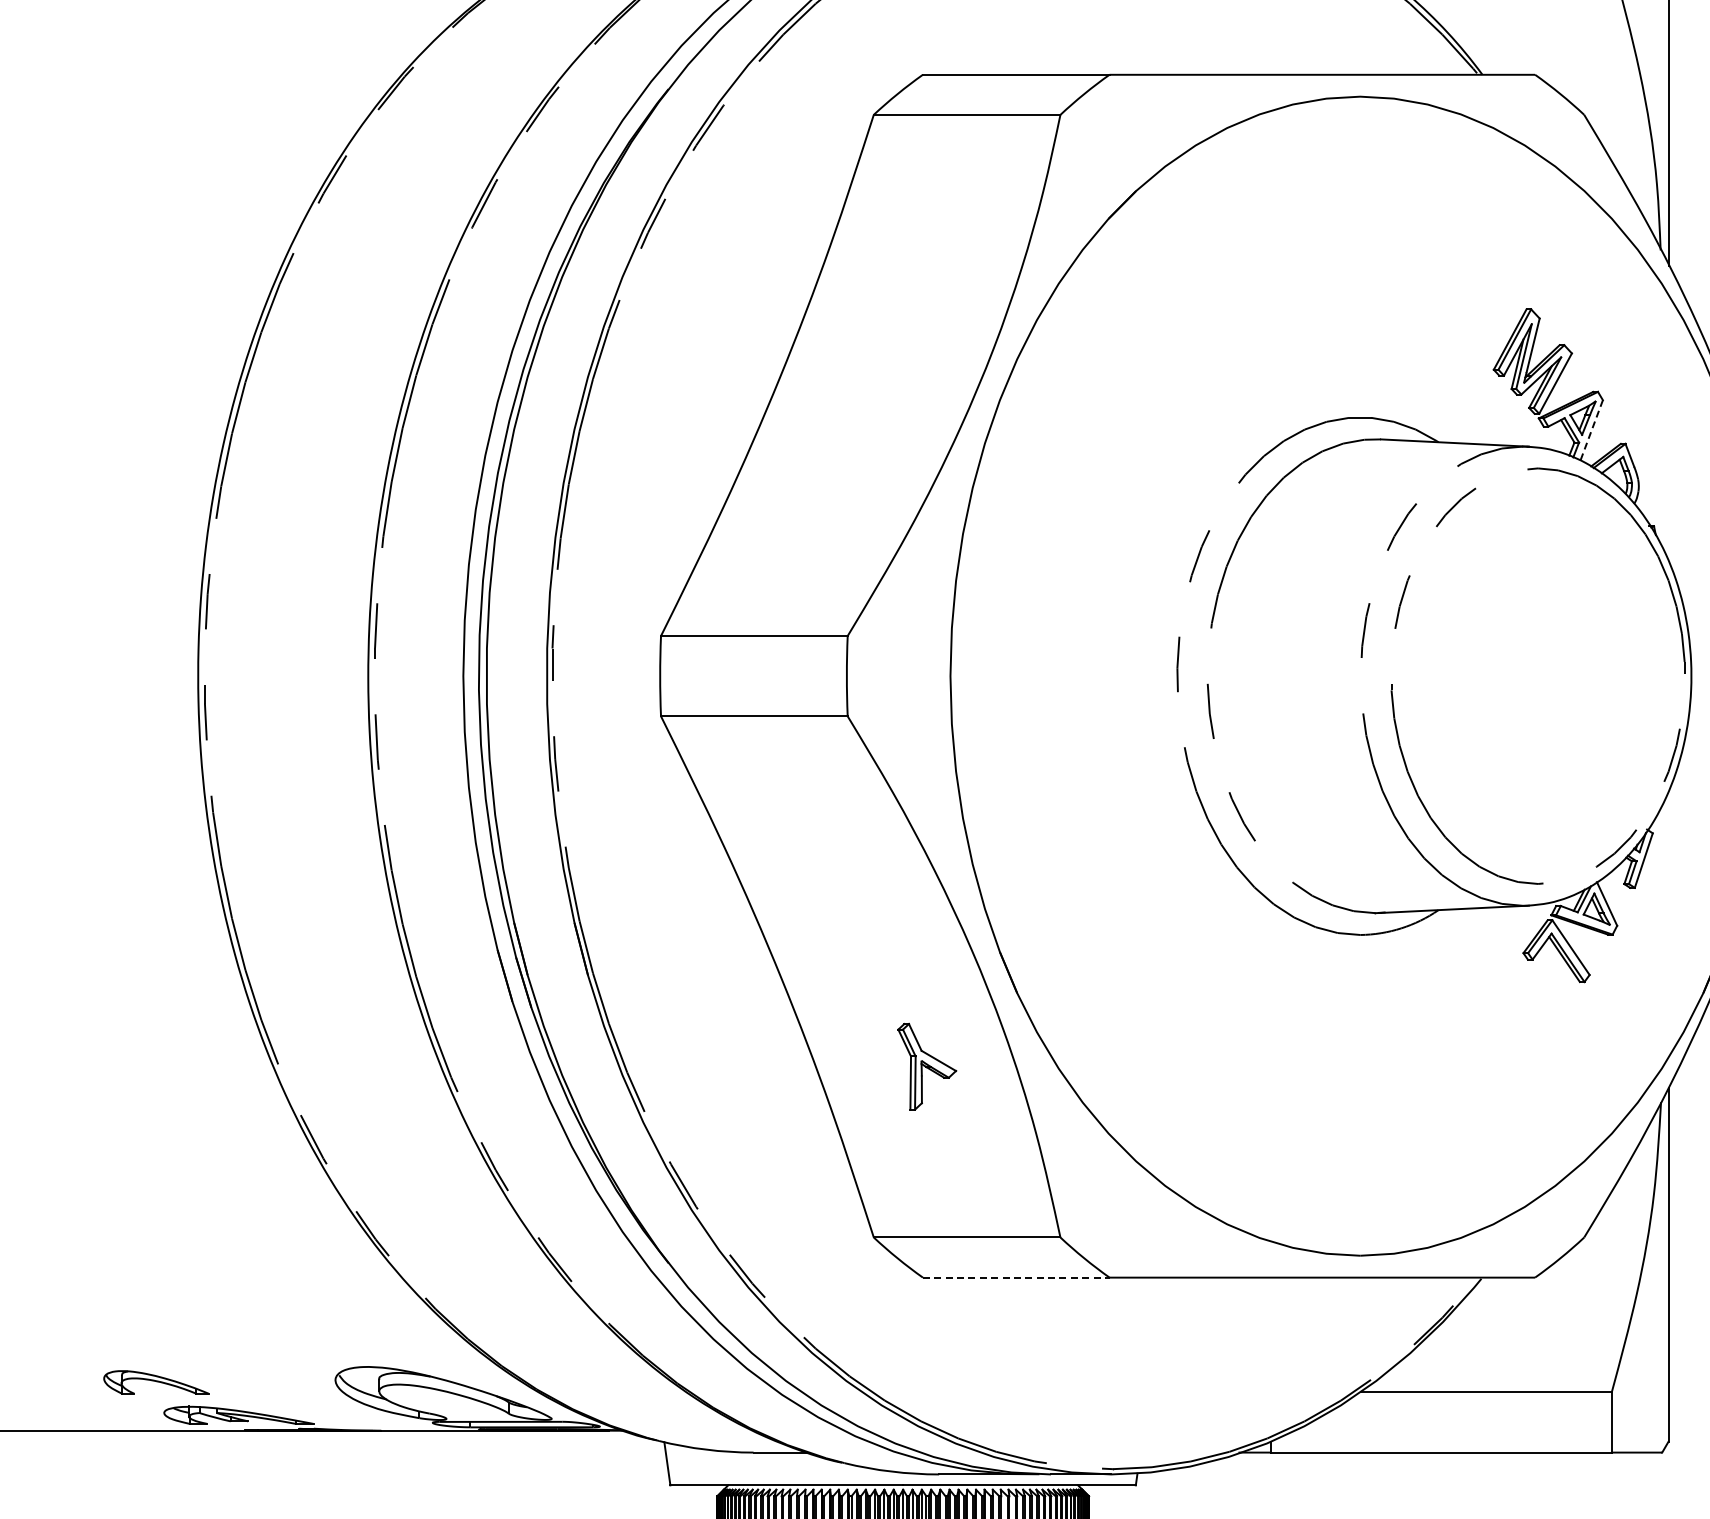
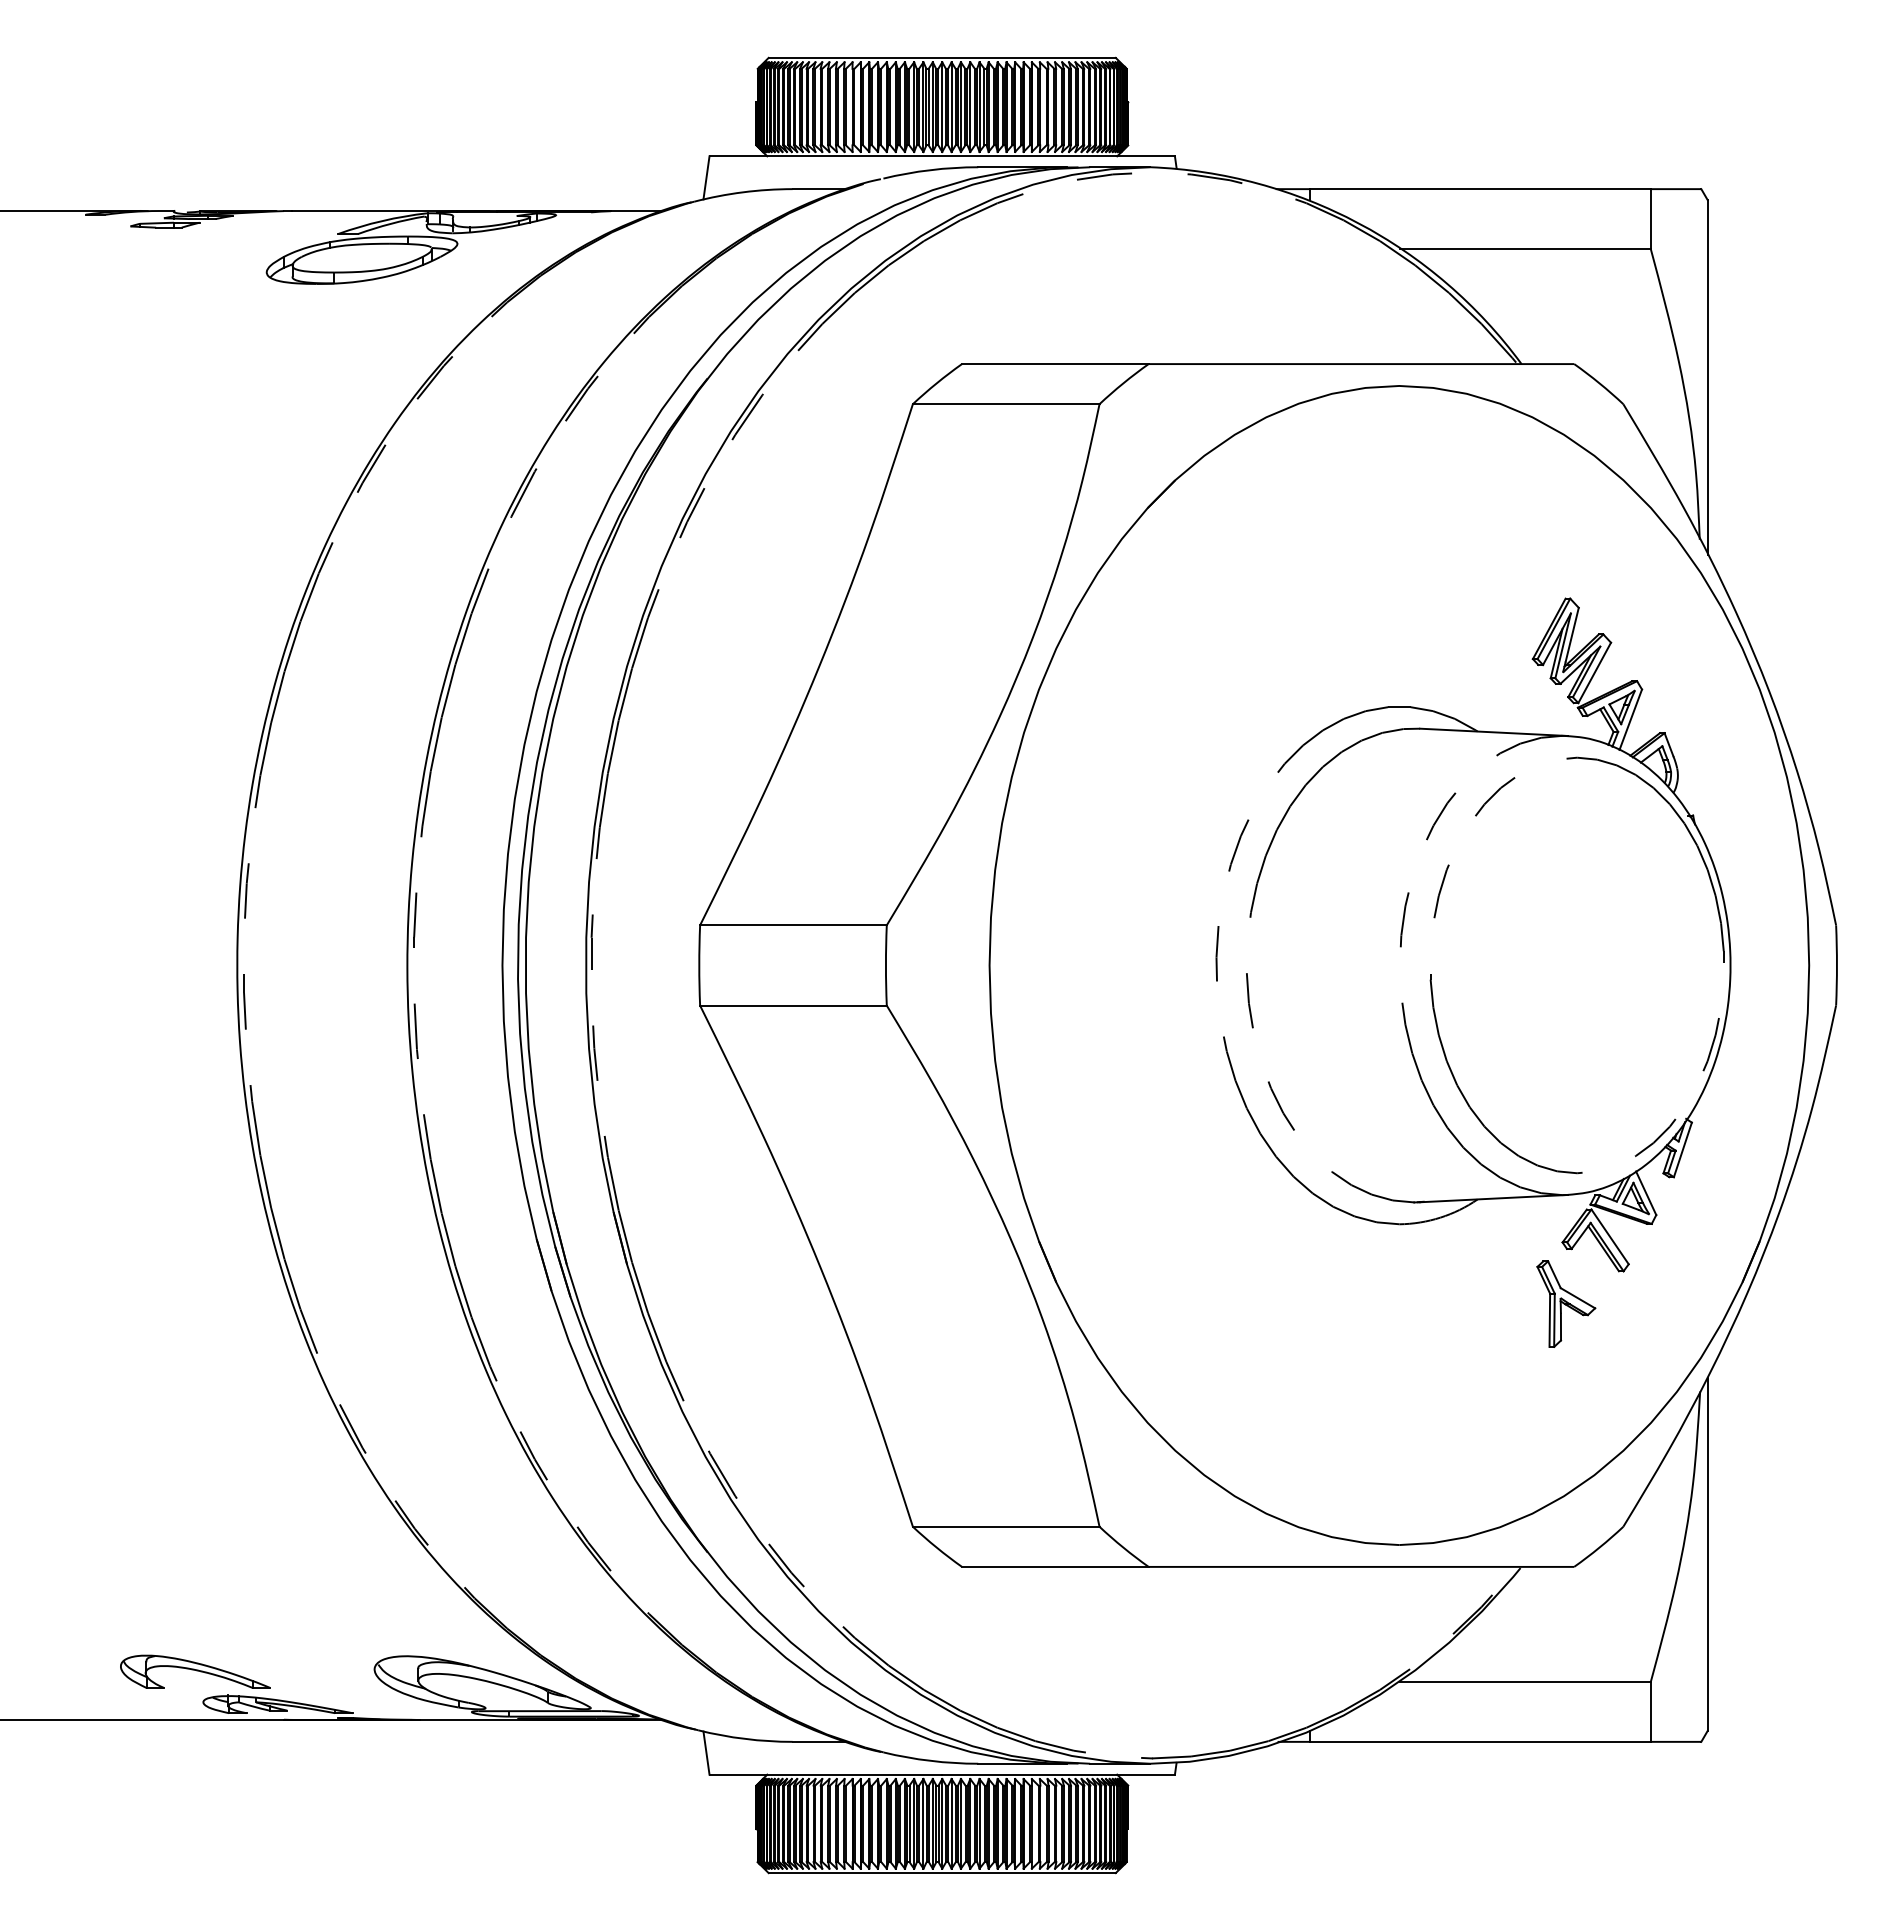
line: (1591, 431) -> (1630, 720), dashed -> solid
part: (927, 1066) -> (1566, 1303), moved
line: (1016, 1277) -> (1055, 1566), dashed -> solid
part: (156, 1382) -> (195, 1671), size x1.43

